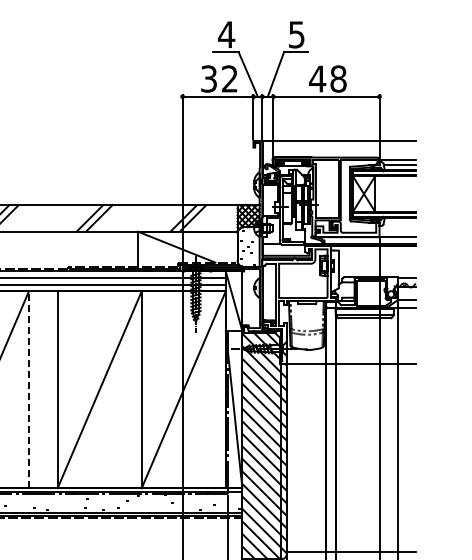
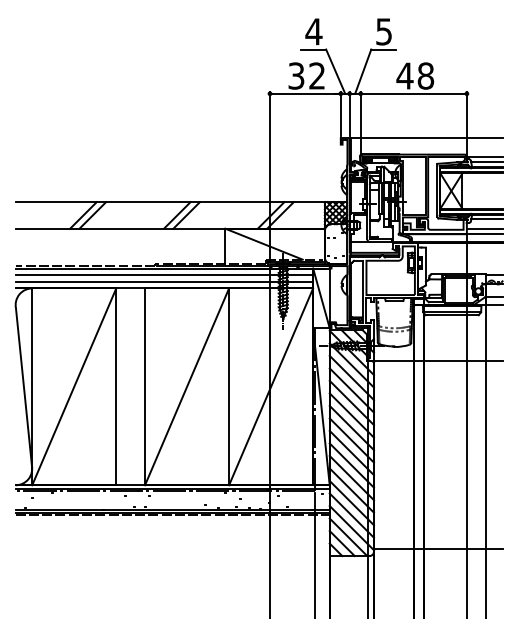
line: (400, 221) -> (487, 218), added
line: (397, 231) -> (484, 228), added
line: (29, 389) -> (116, 386), dashed -> solid

